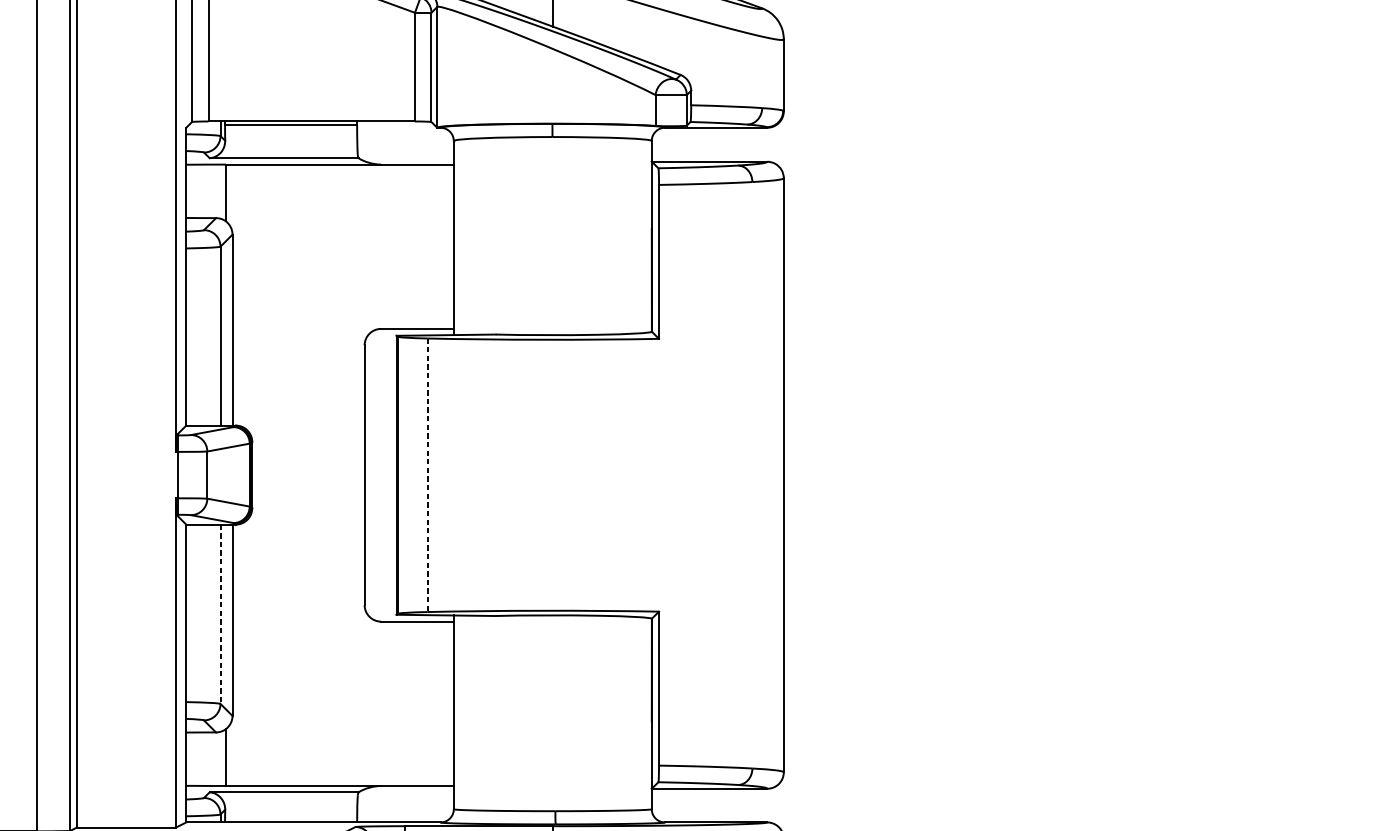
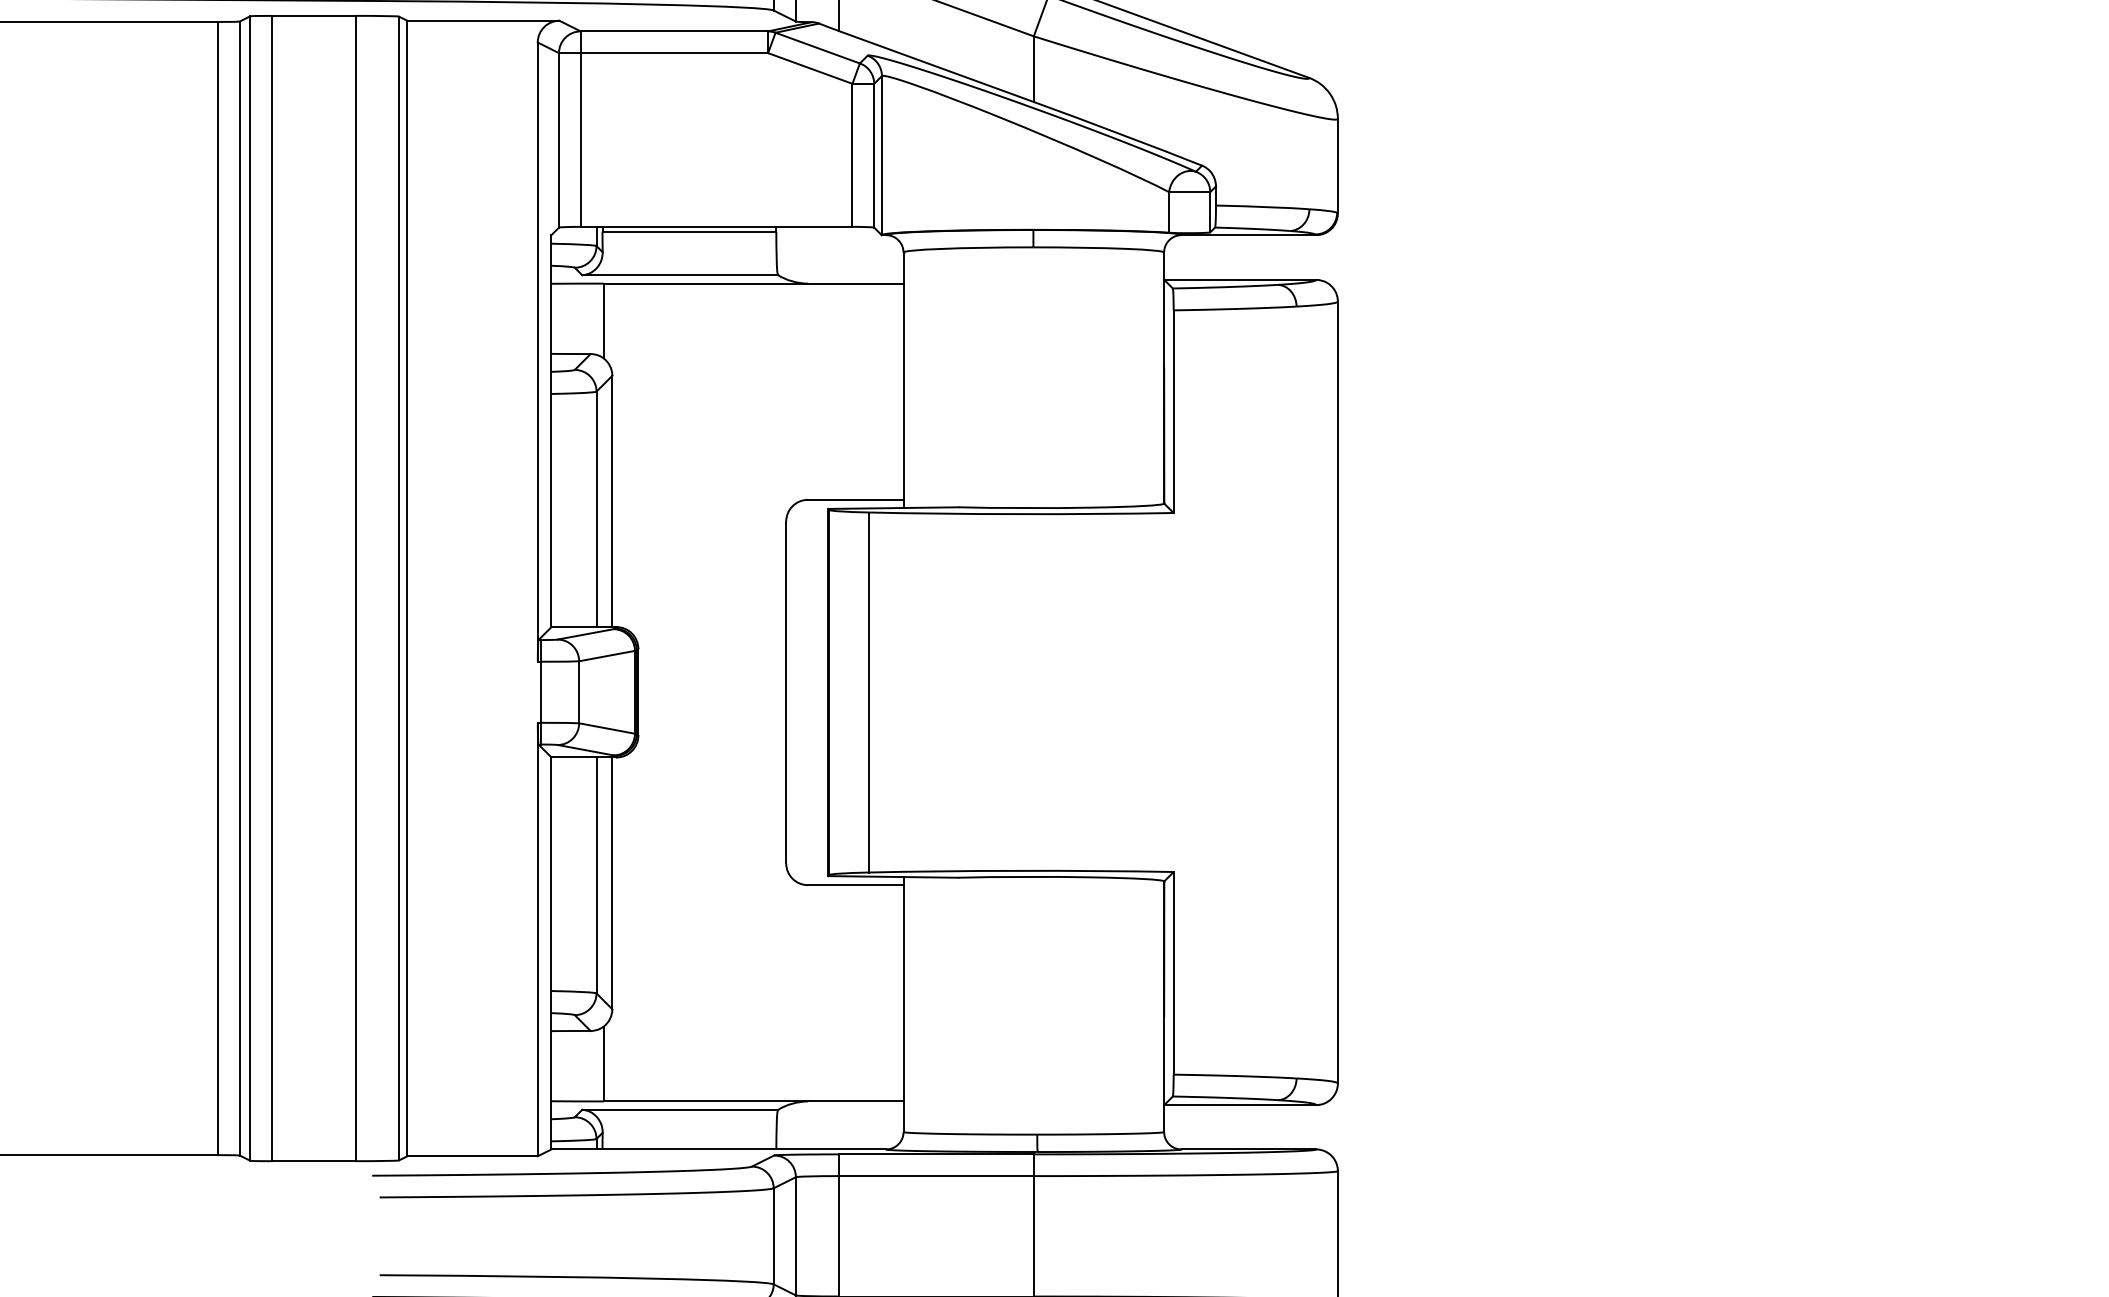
line: (427, 476) -> (869, 693), dashed -> solid
line: (220, 614) -> (596, 875), dashed -> solid

